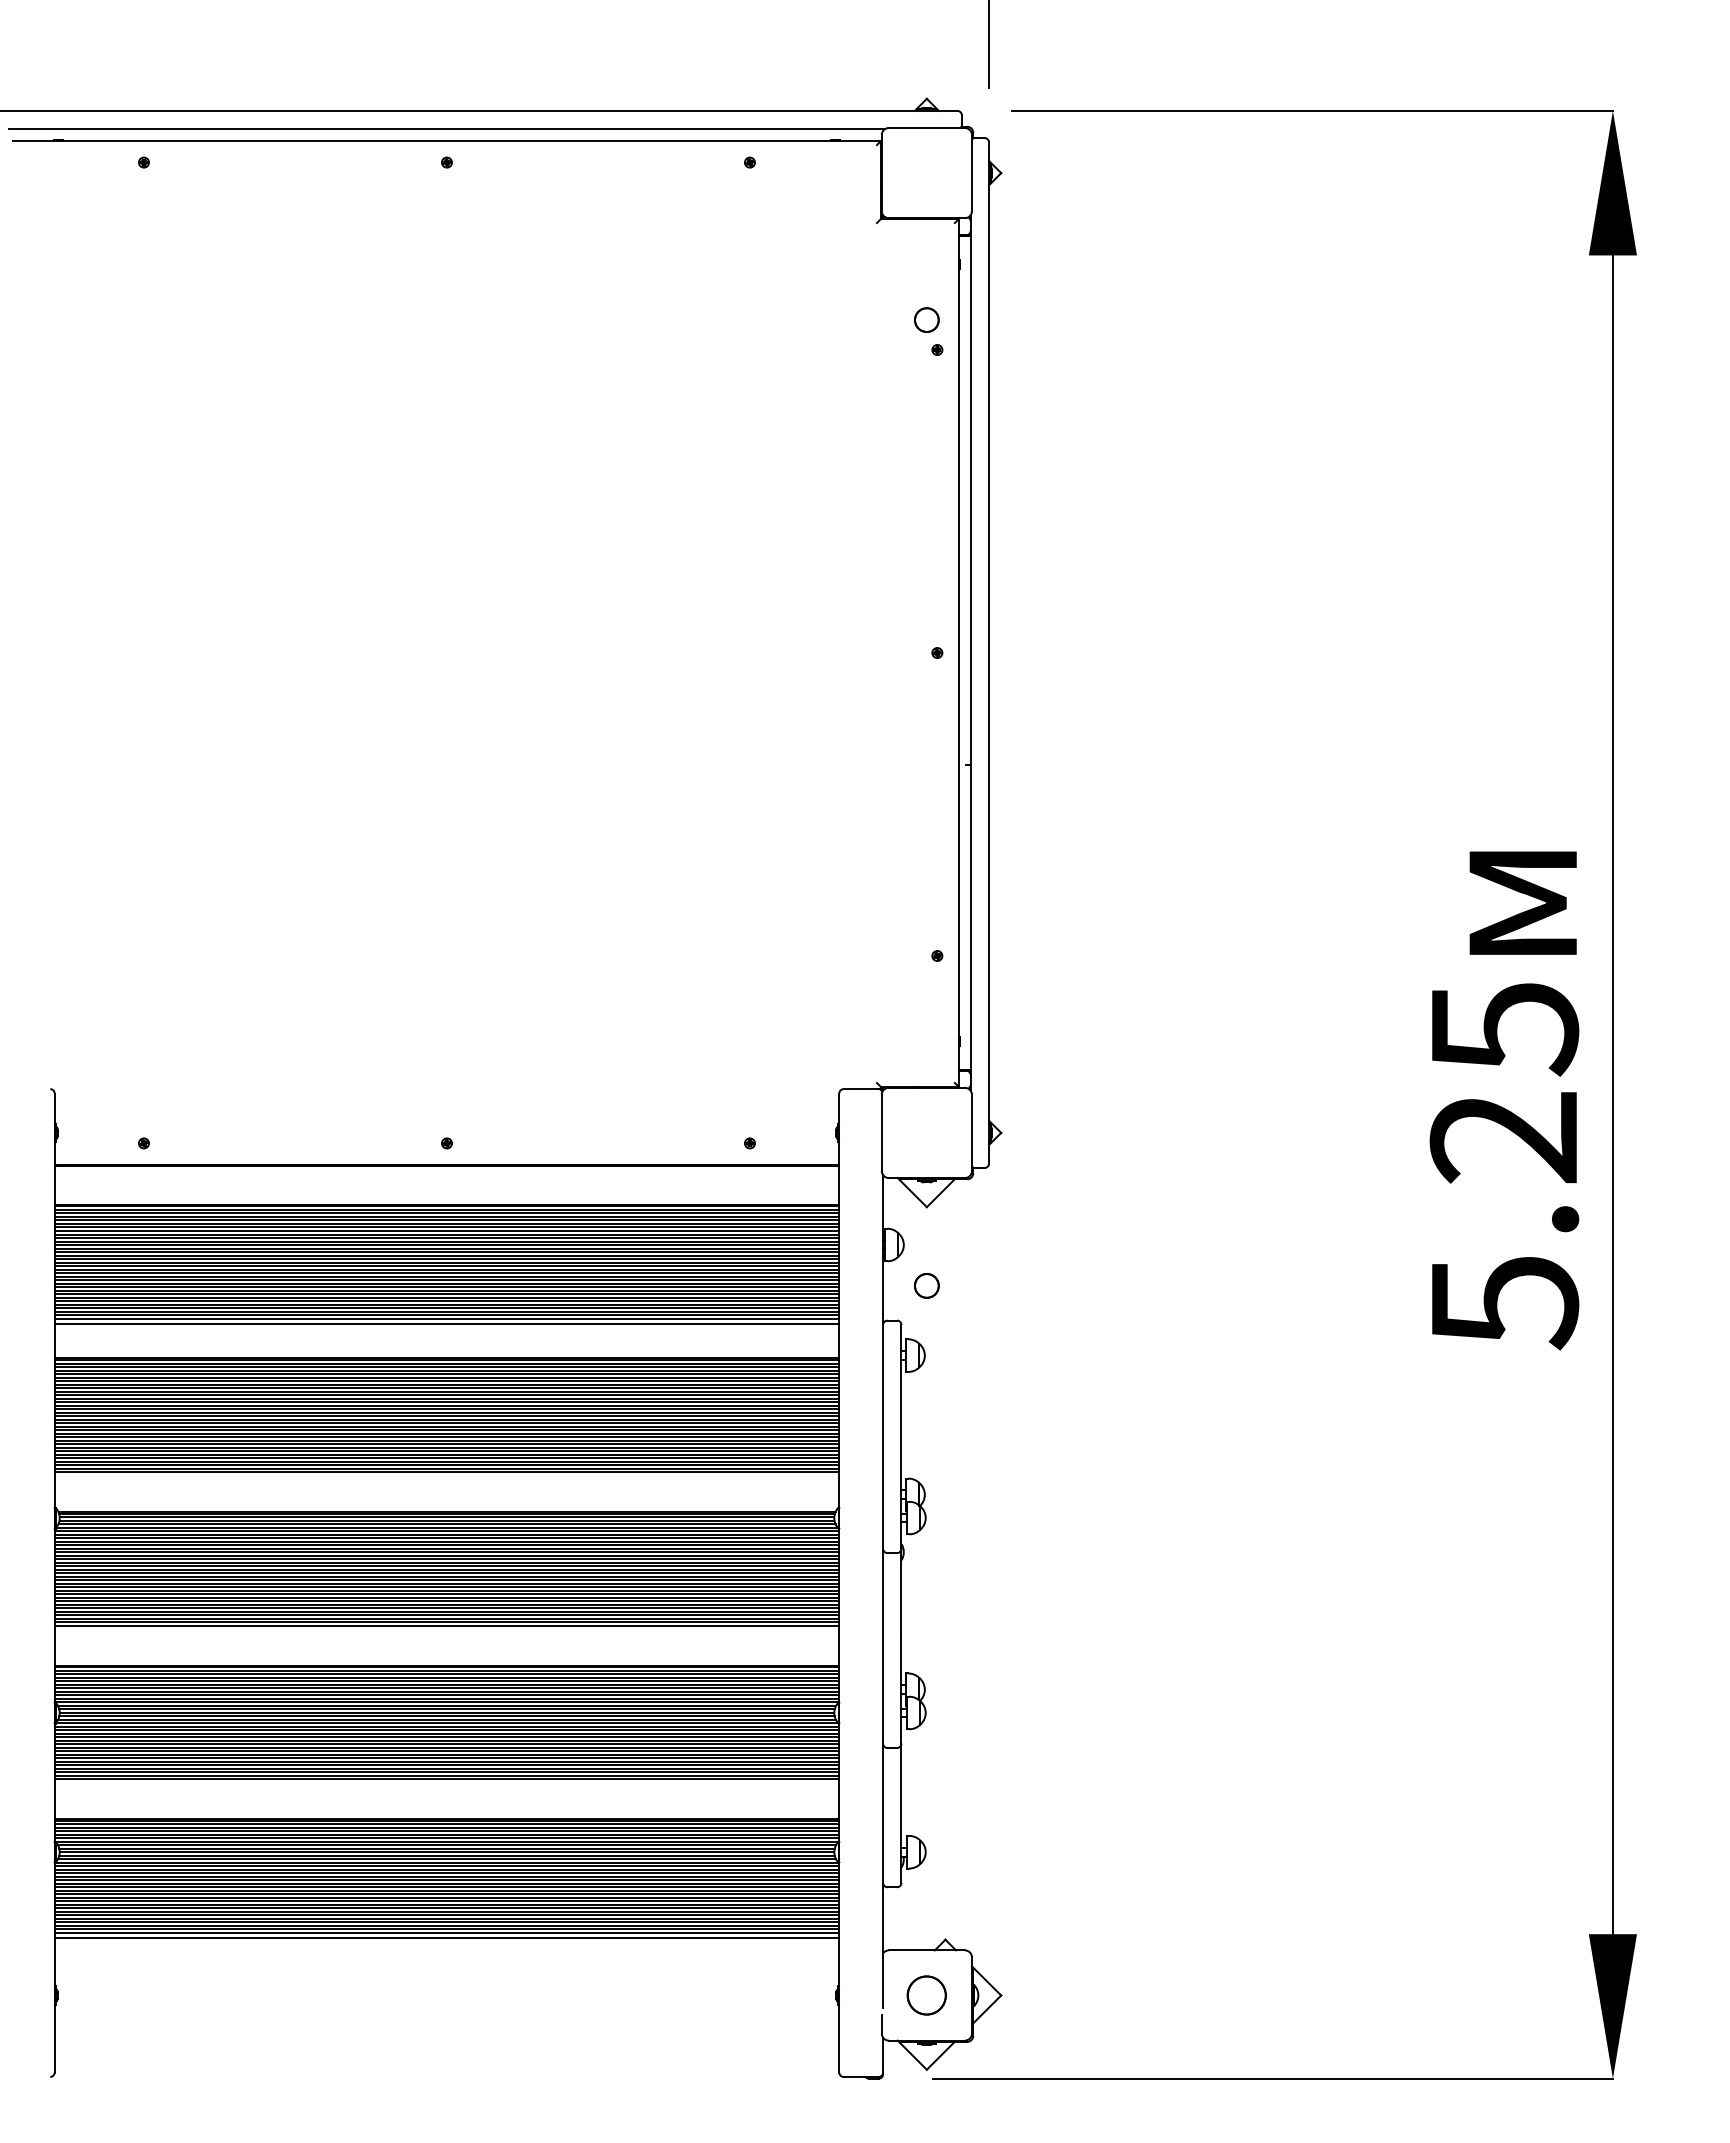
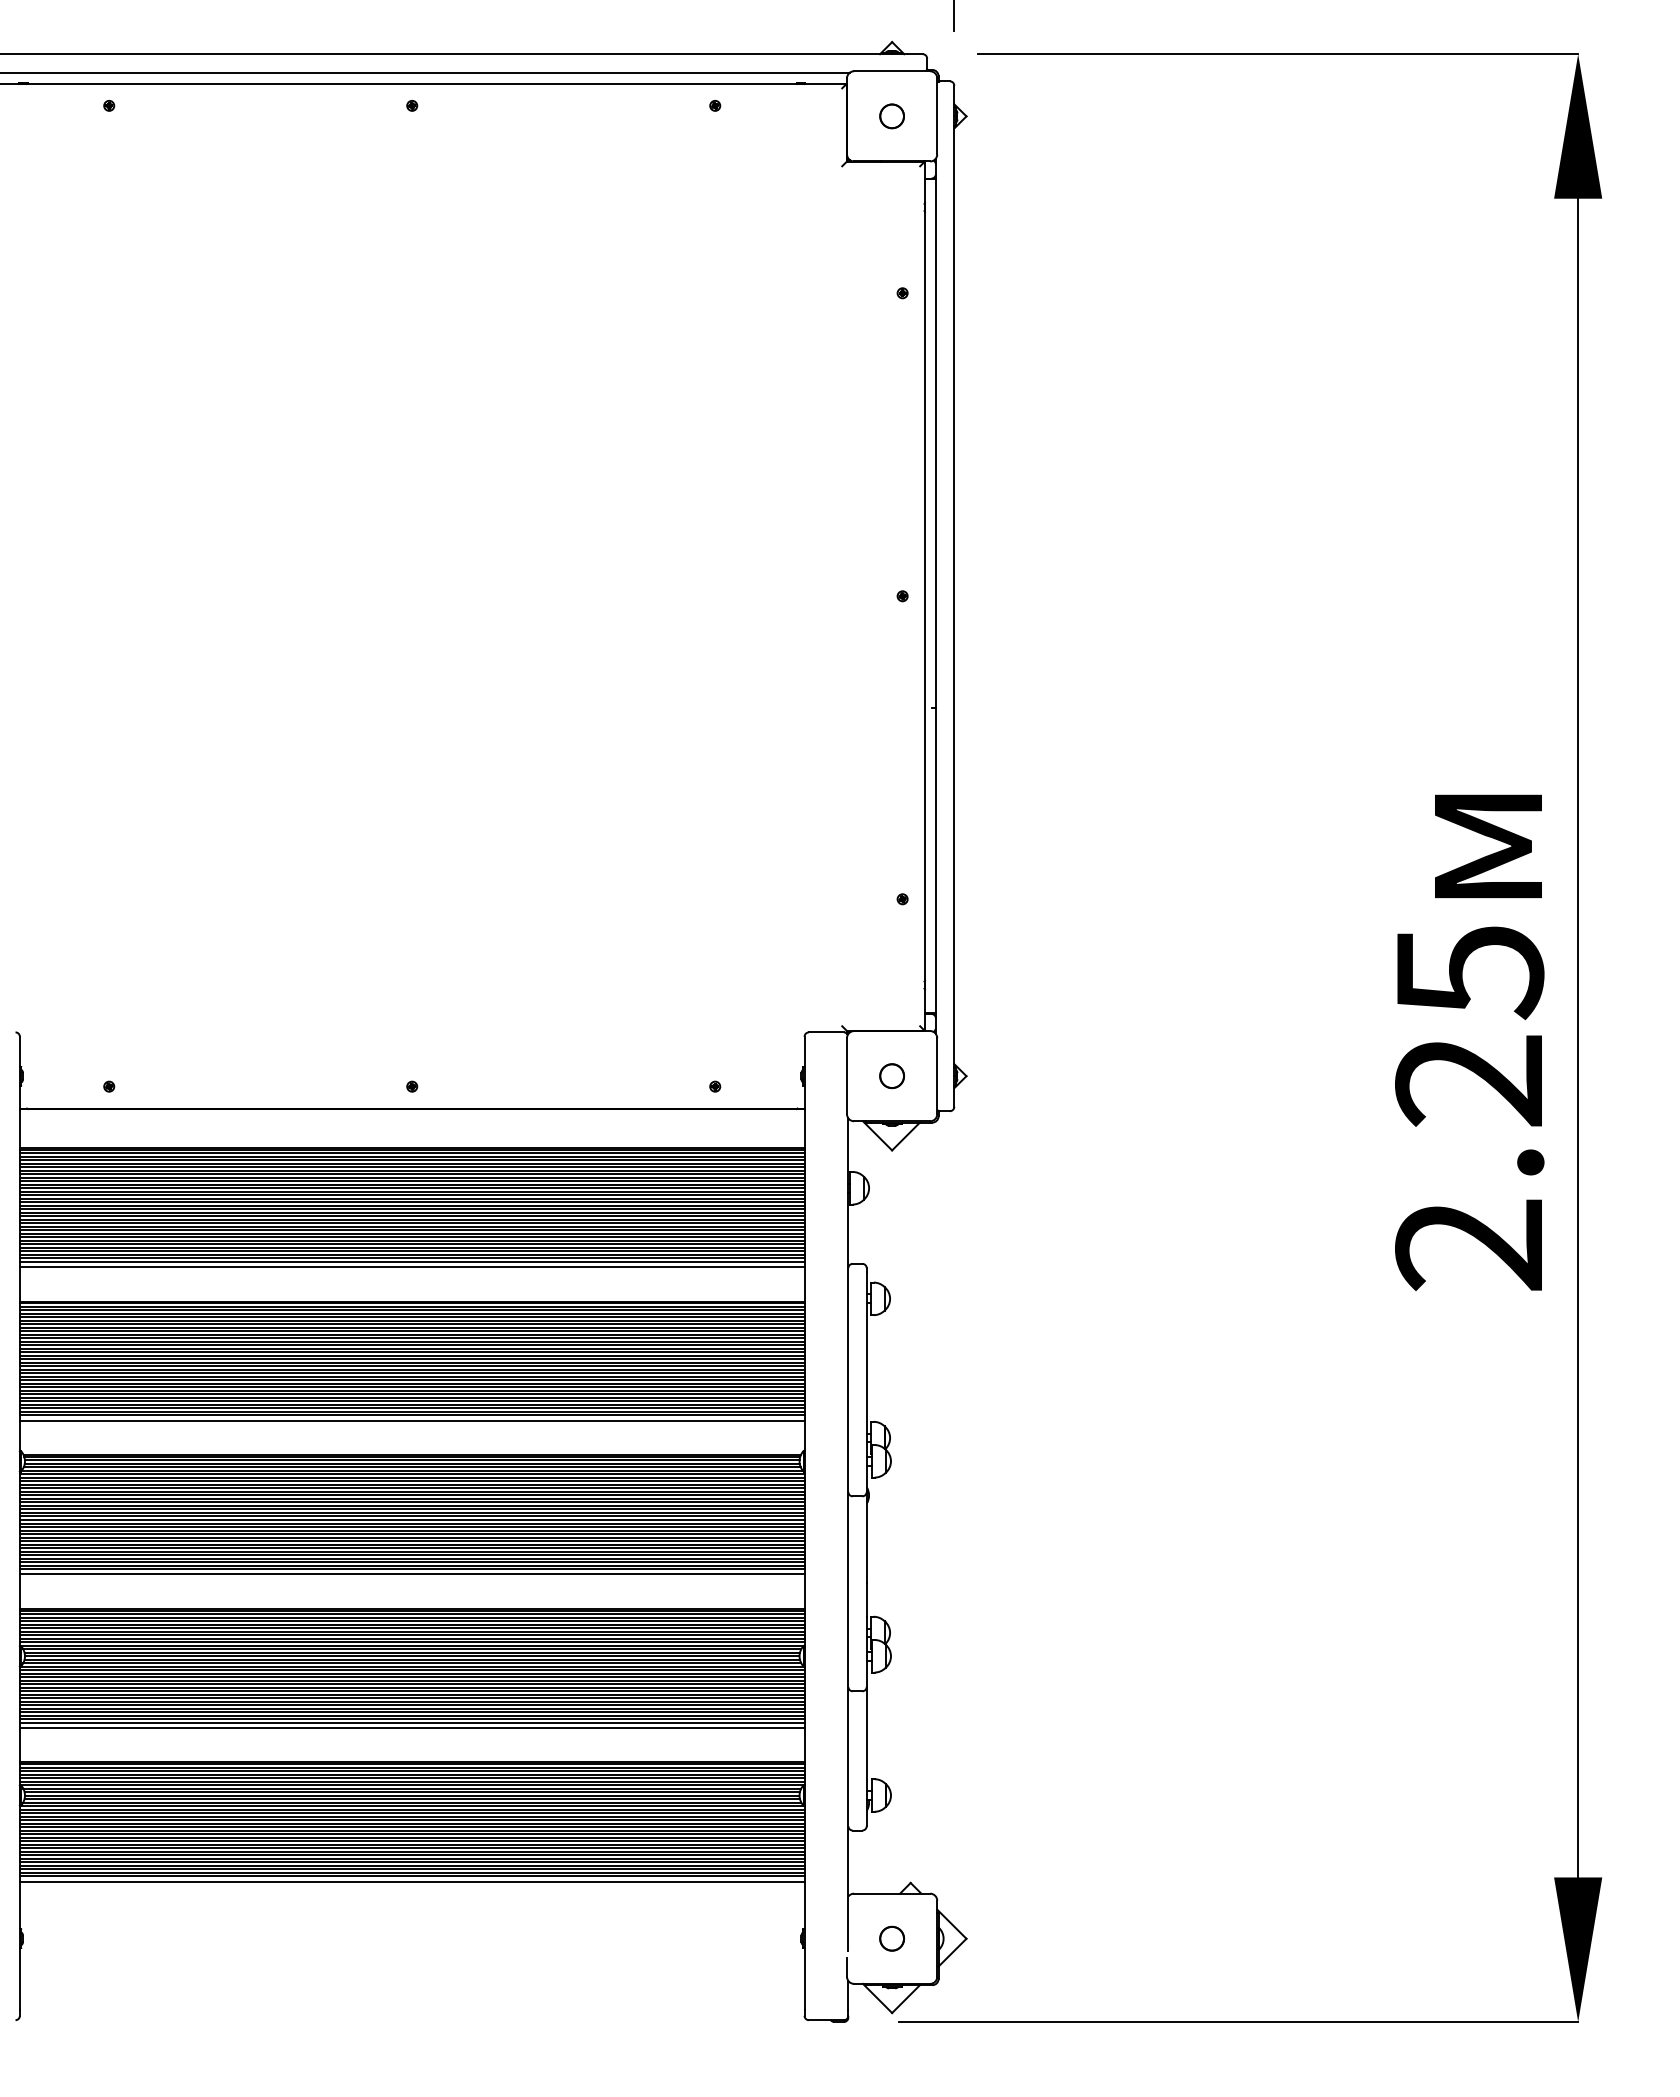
circle: (926, 319) -> (891, 115), moved
circle: (926, 1285) -> (891, 1075), moved
text: (1504, 1303) -> (1469, 1246), 5.25 -> 2.25
line: (446, 1477) -> (411, 1420), added
line: (446, 1631) -> (411, 1574), added
line: (446, 1784) -> (411, 1727), added
part: (926, 1995) -> (891, 1938), size x0.62

